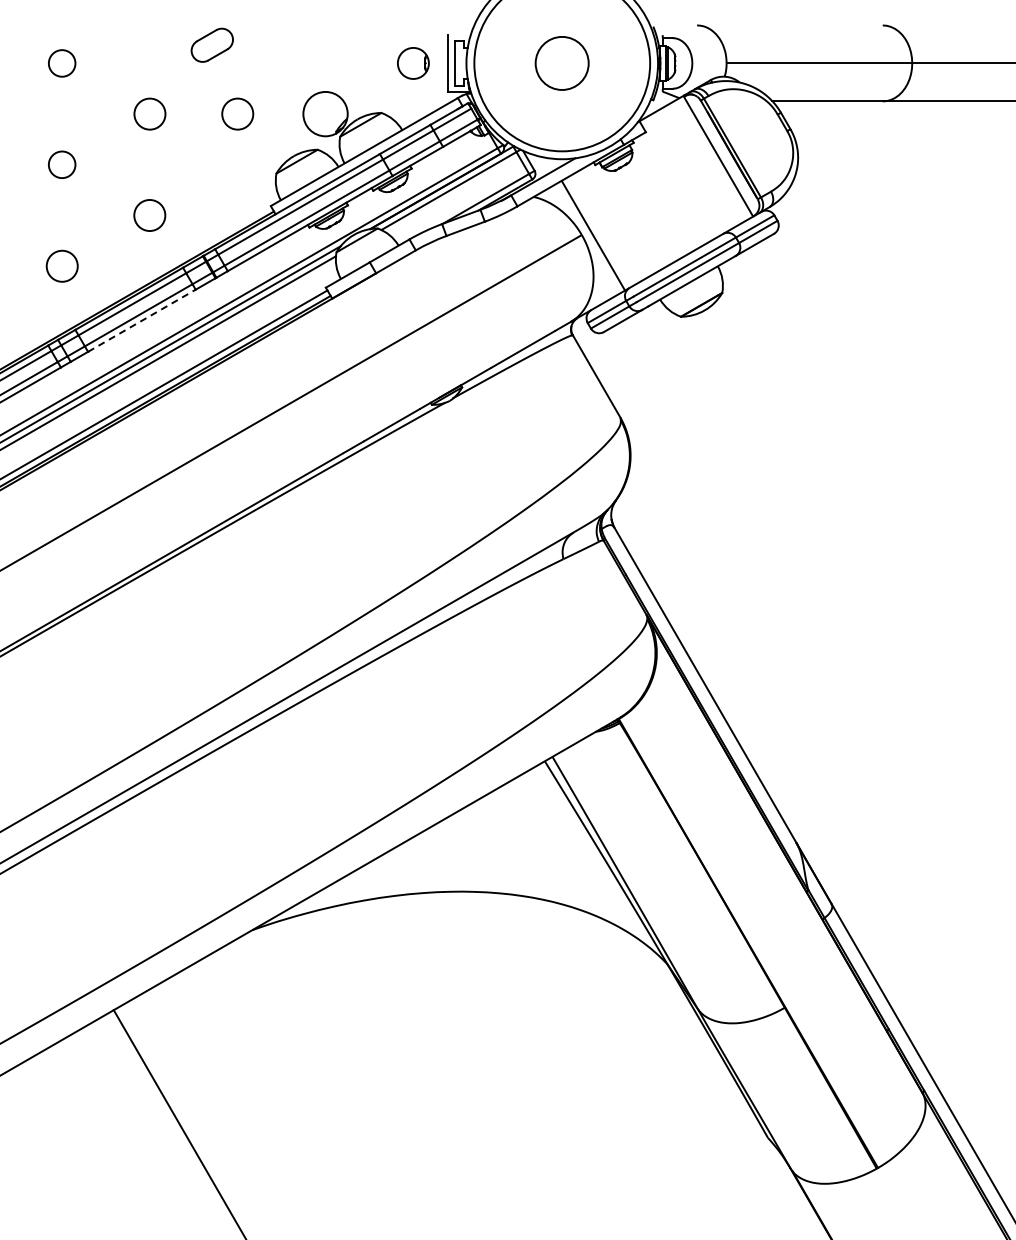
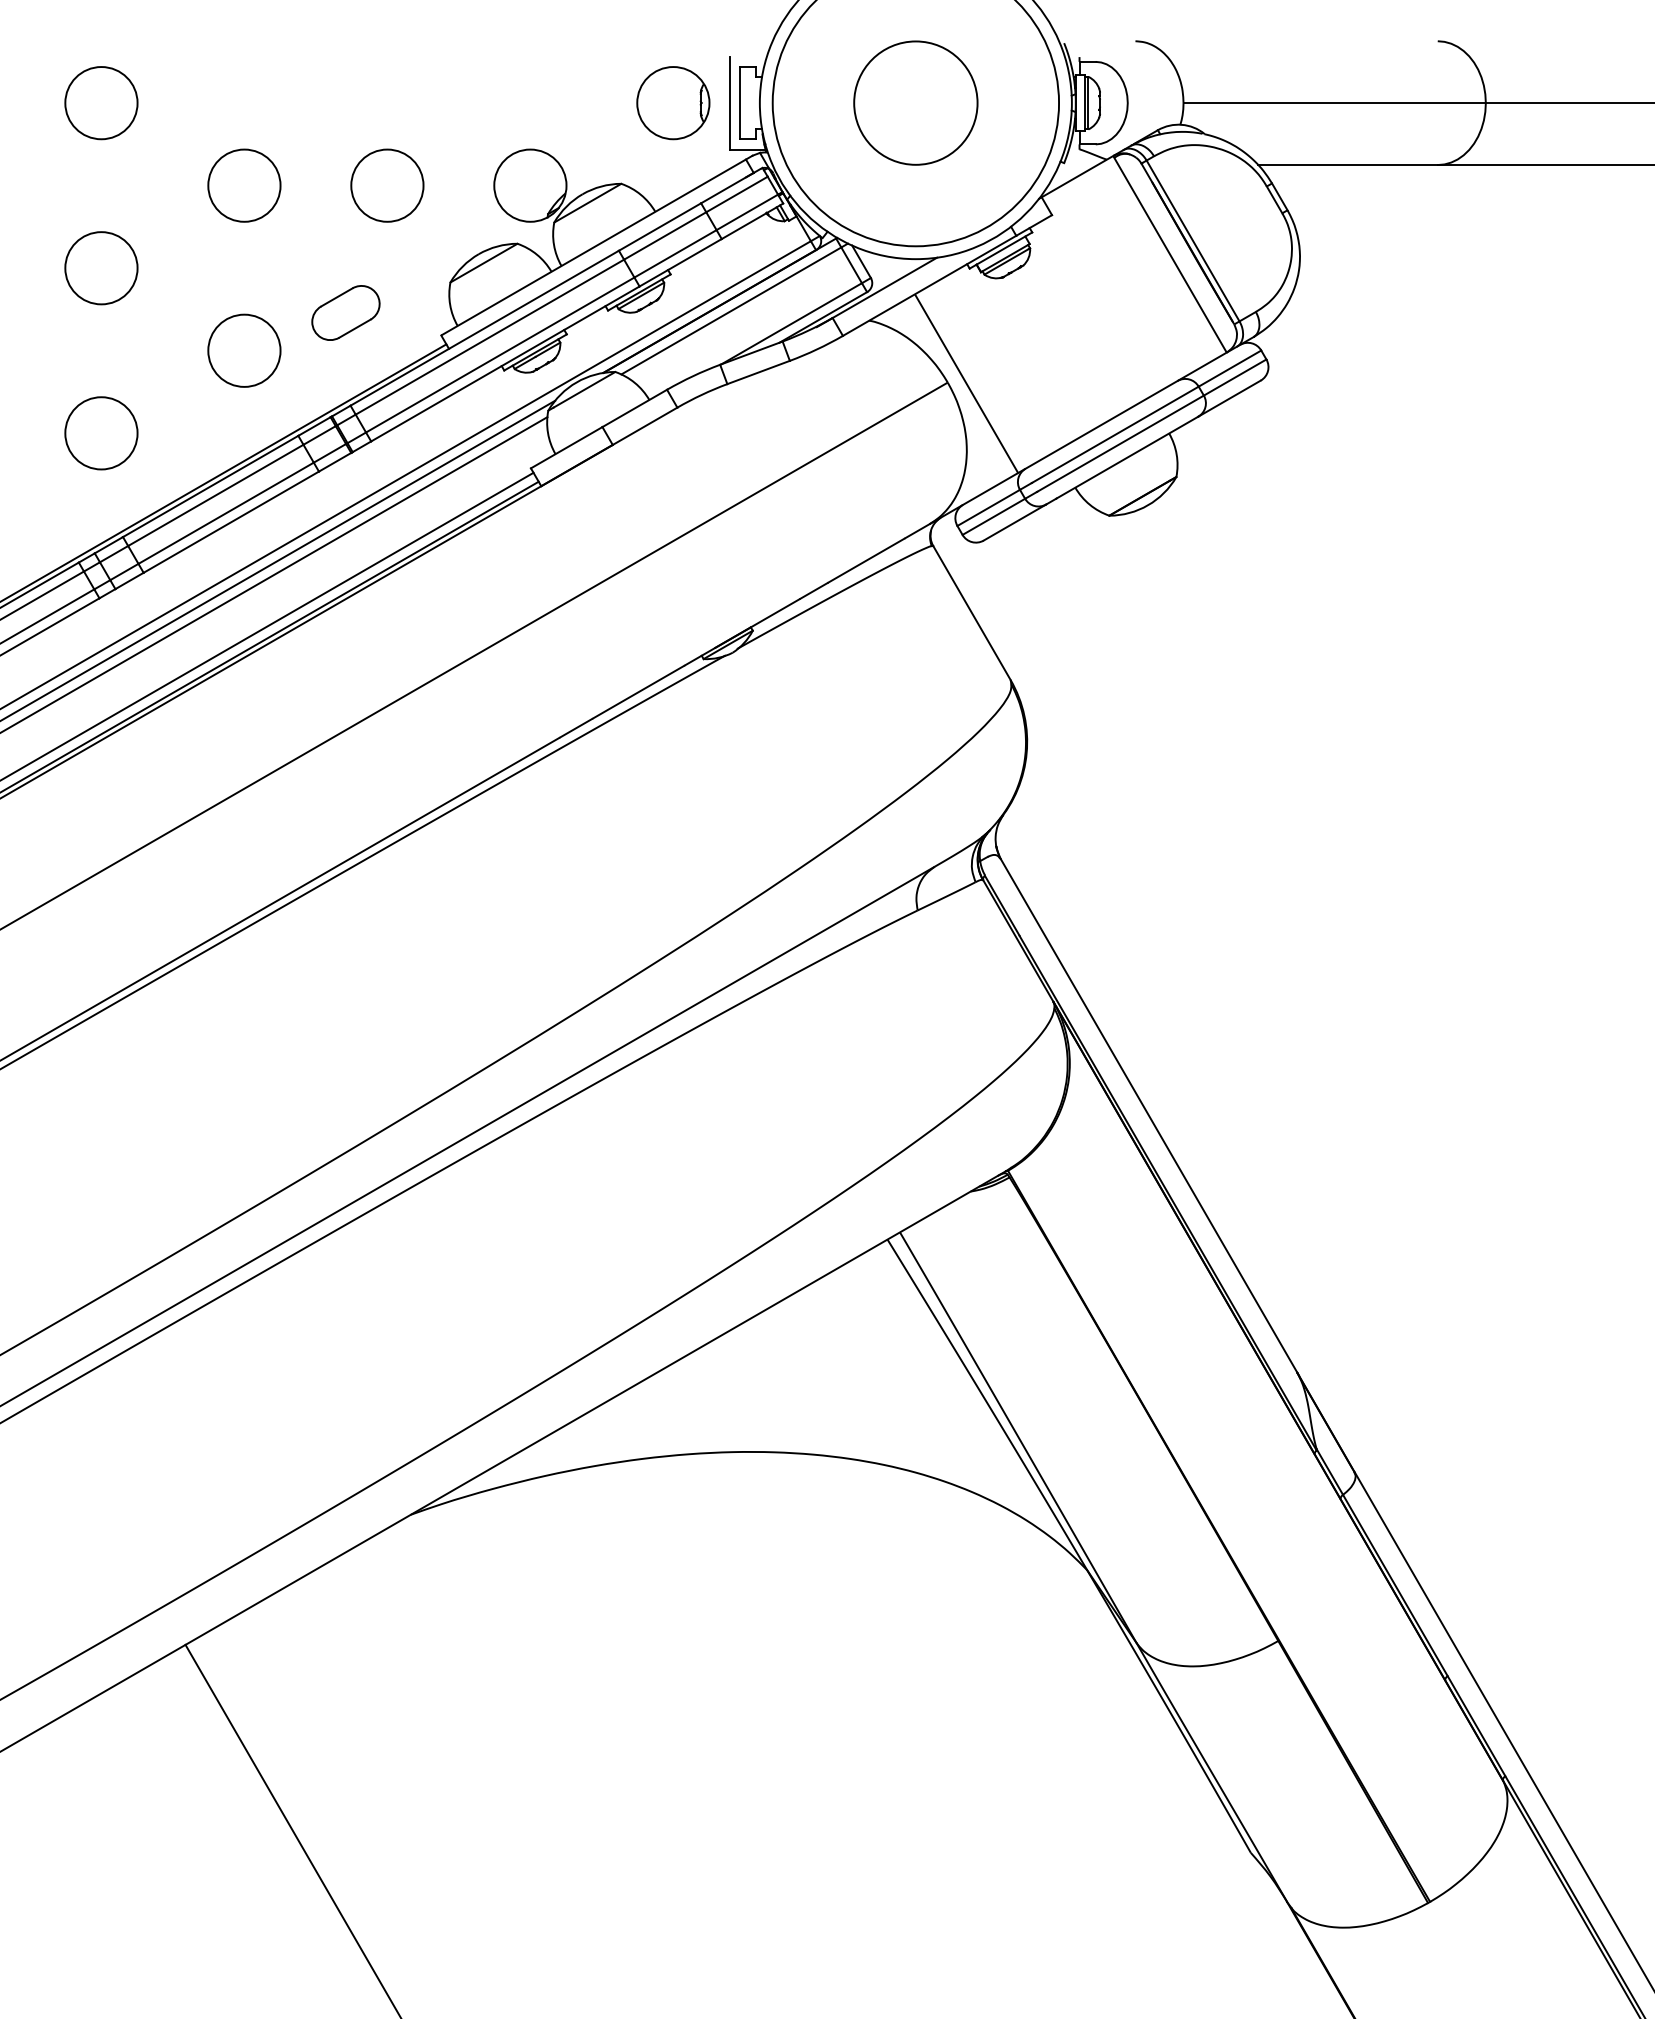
part: (211, 44) -> (344, 311), moved
circle: (61, 63) -> (100, 103), size x1.67
part: (413, 63) -> (673, 103), size x1.43
circle: (561, 63) -> (914, 103), size x1.43
circle: (149, 113) -> (243, 184), size x1.43
circle: (237, 113) -> (386, 184), size x1.43
circle: (61, 164) -> (100, 267), size x1.67
circle: (149, 215) -> (243, 350), size x1.43
circle: (62, 266) -> (102, 433), size x1.43
line: (142, 320) -> (232, 521), dashed -> solid

